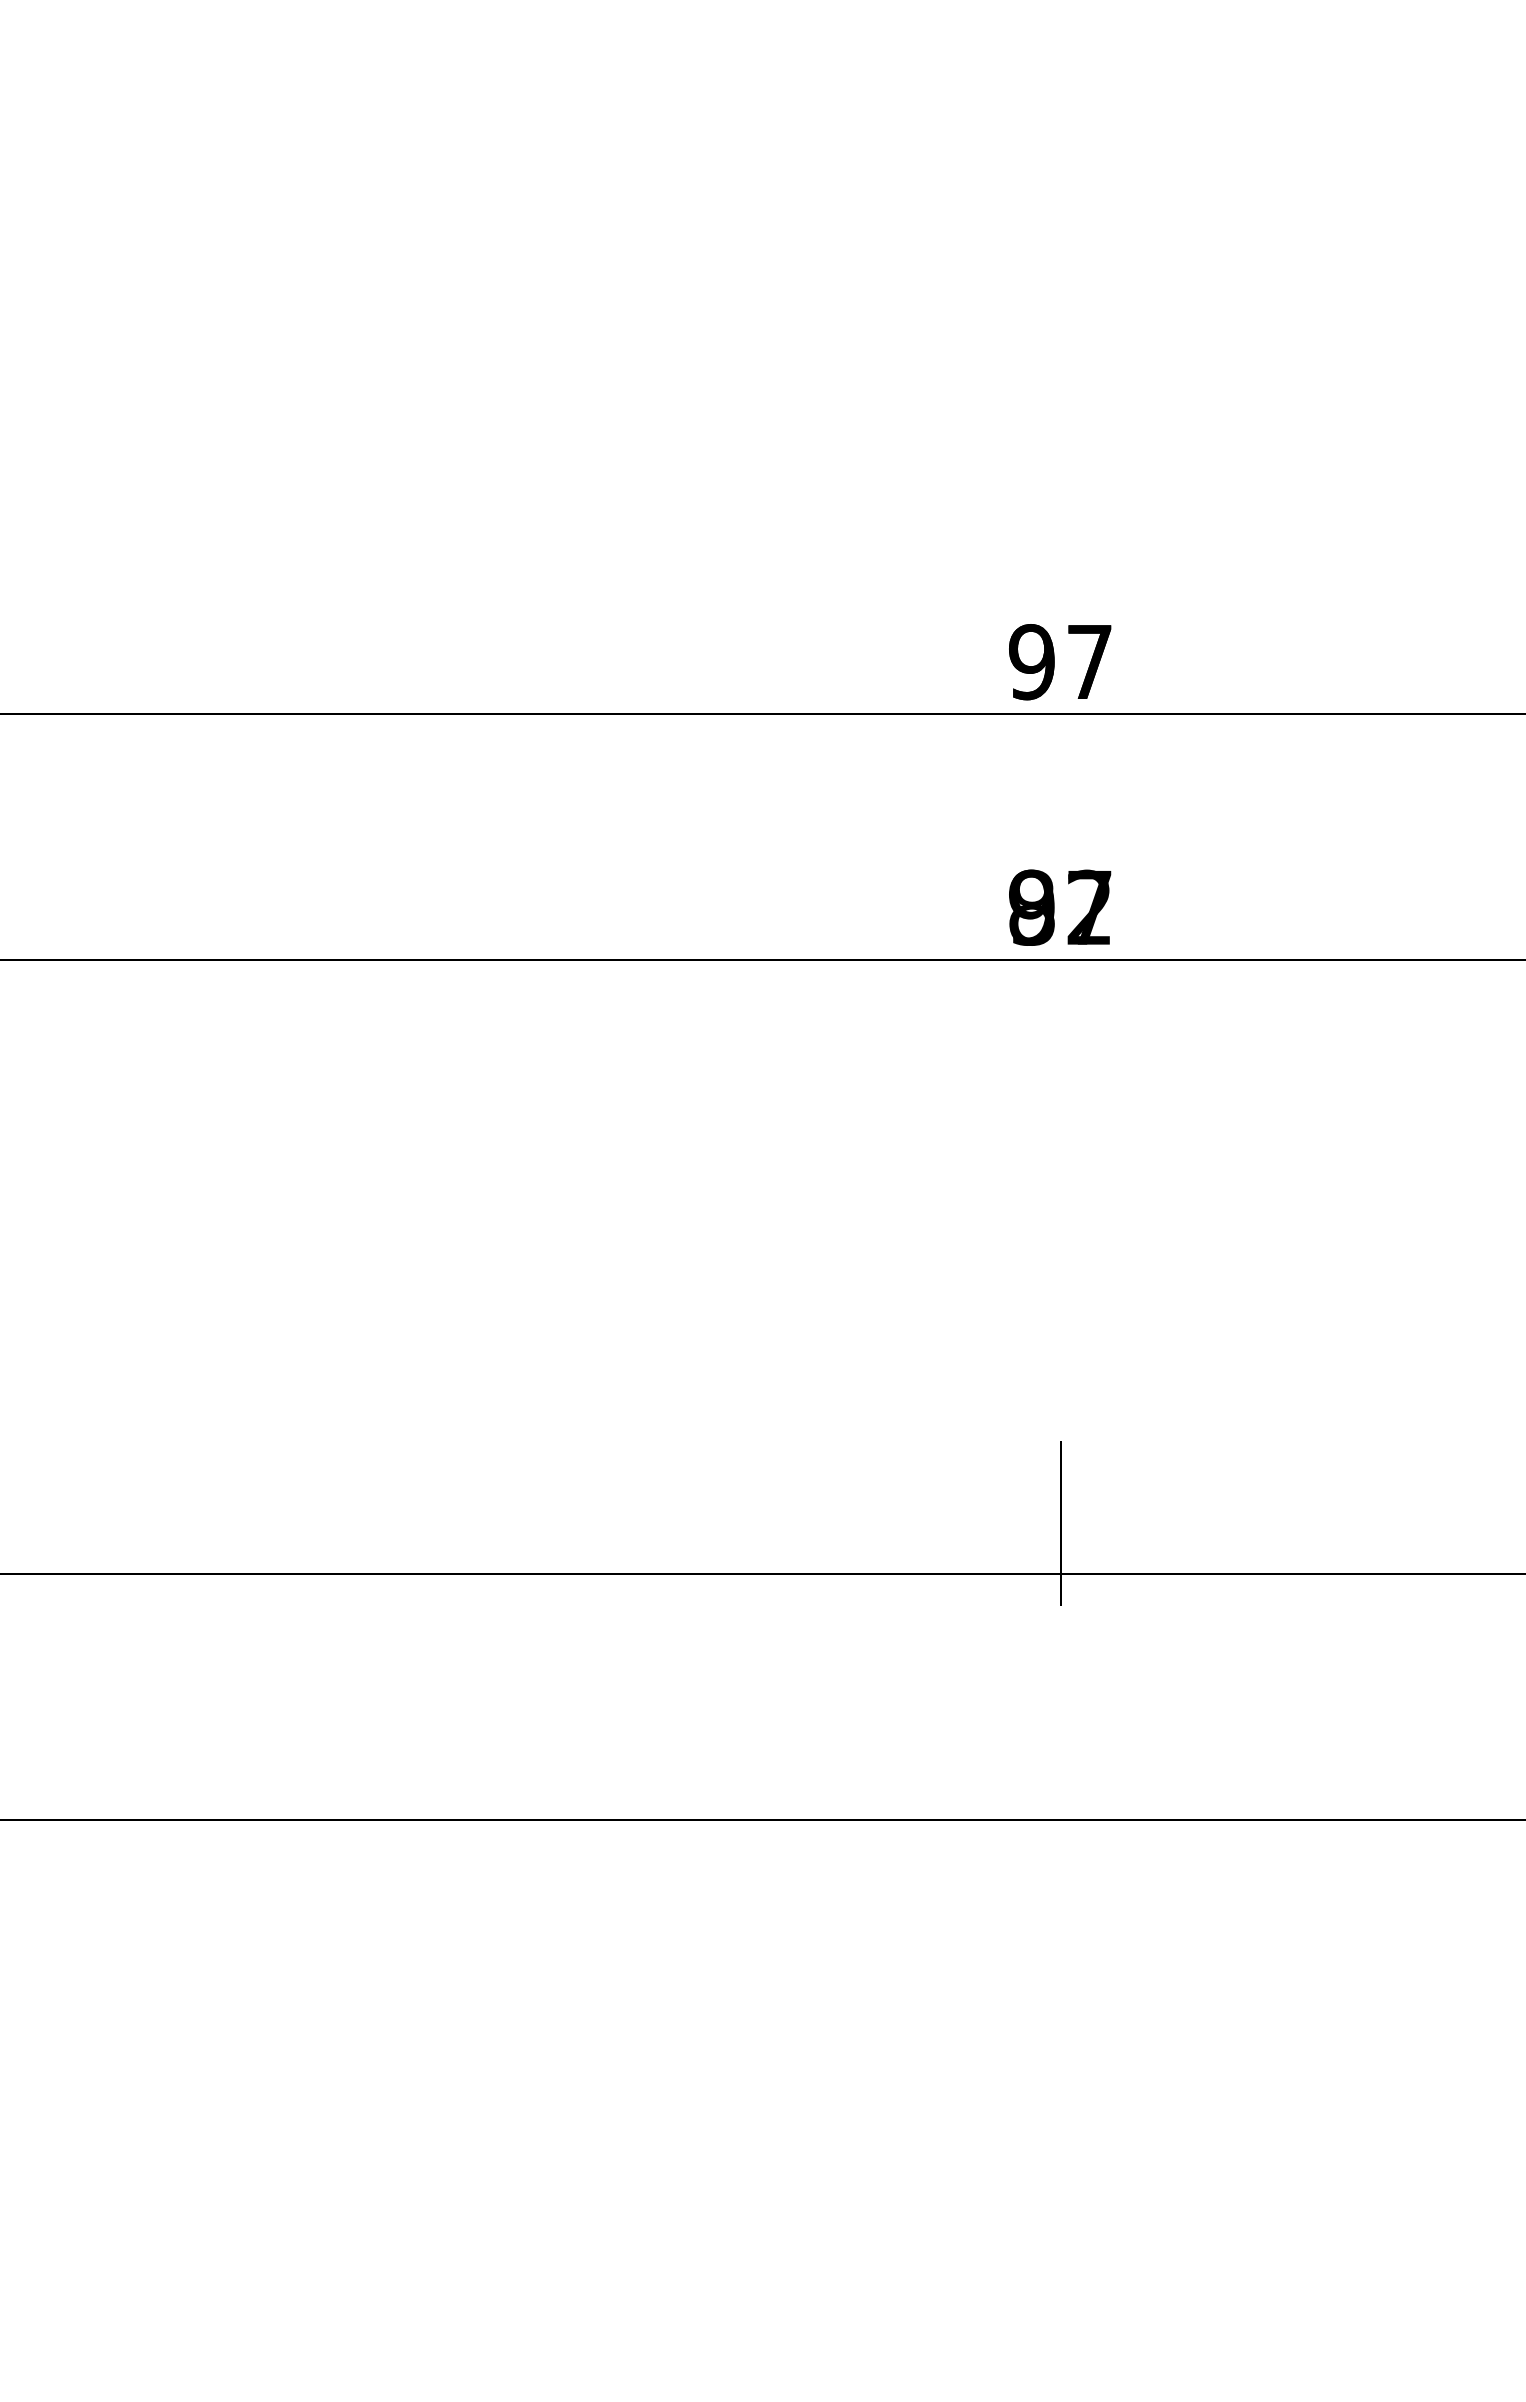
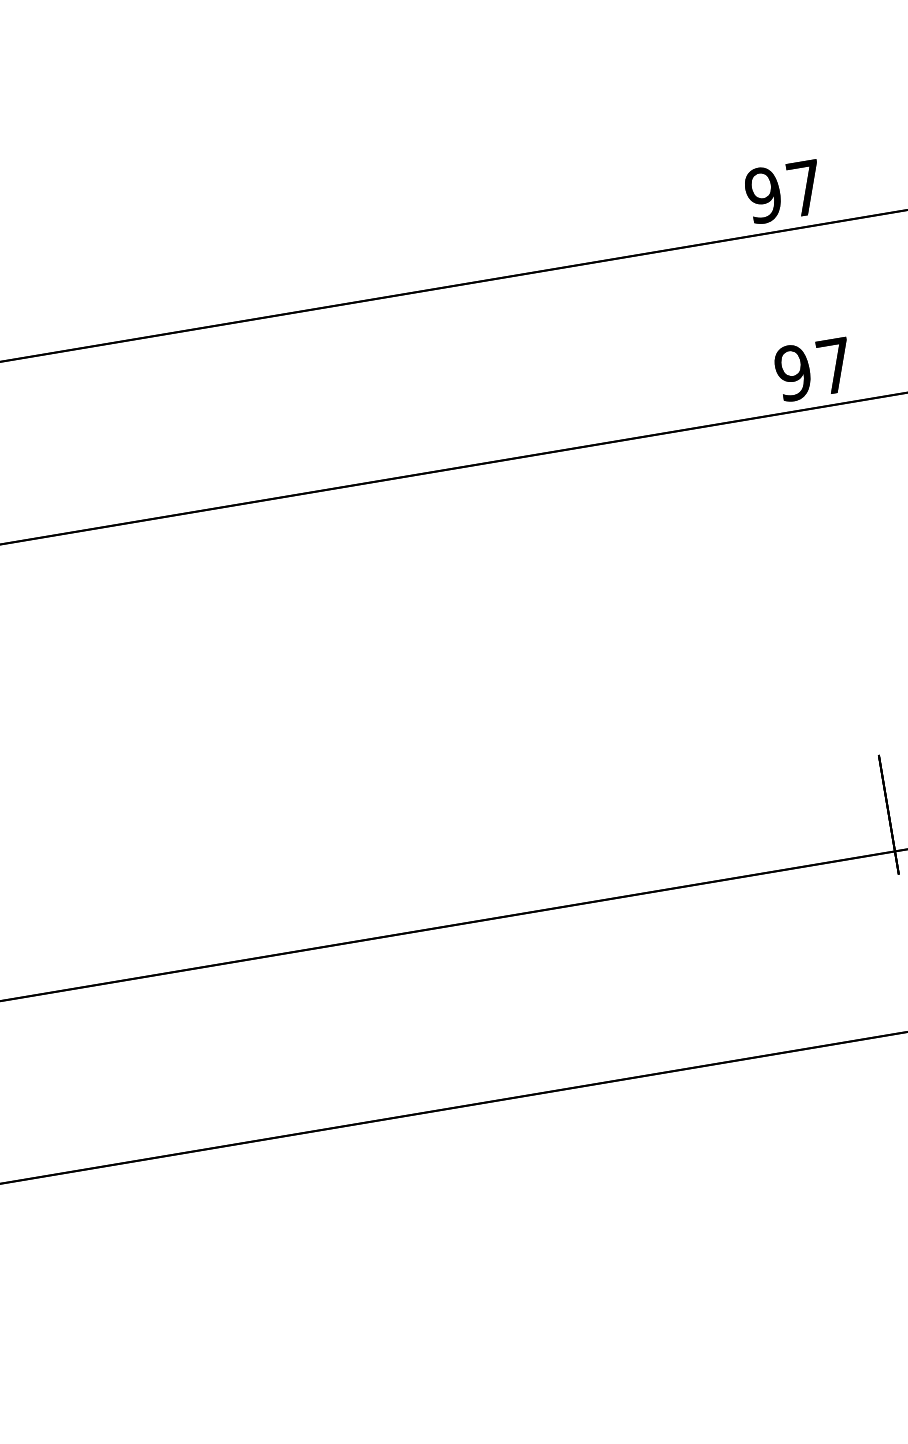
text: (1060, 907) -> (813, 369), 82 -> 97

